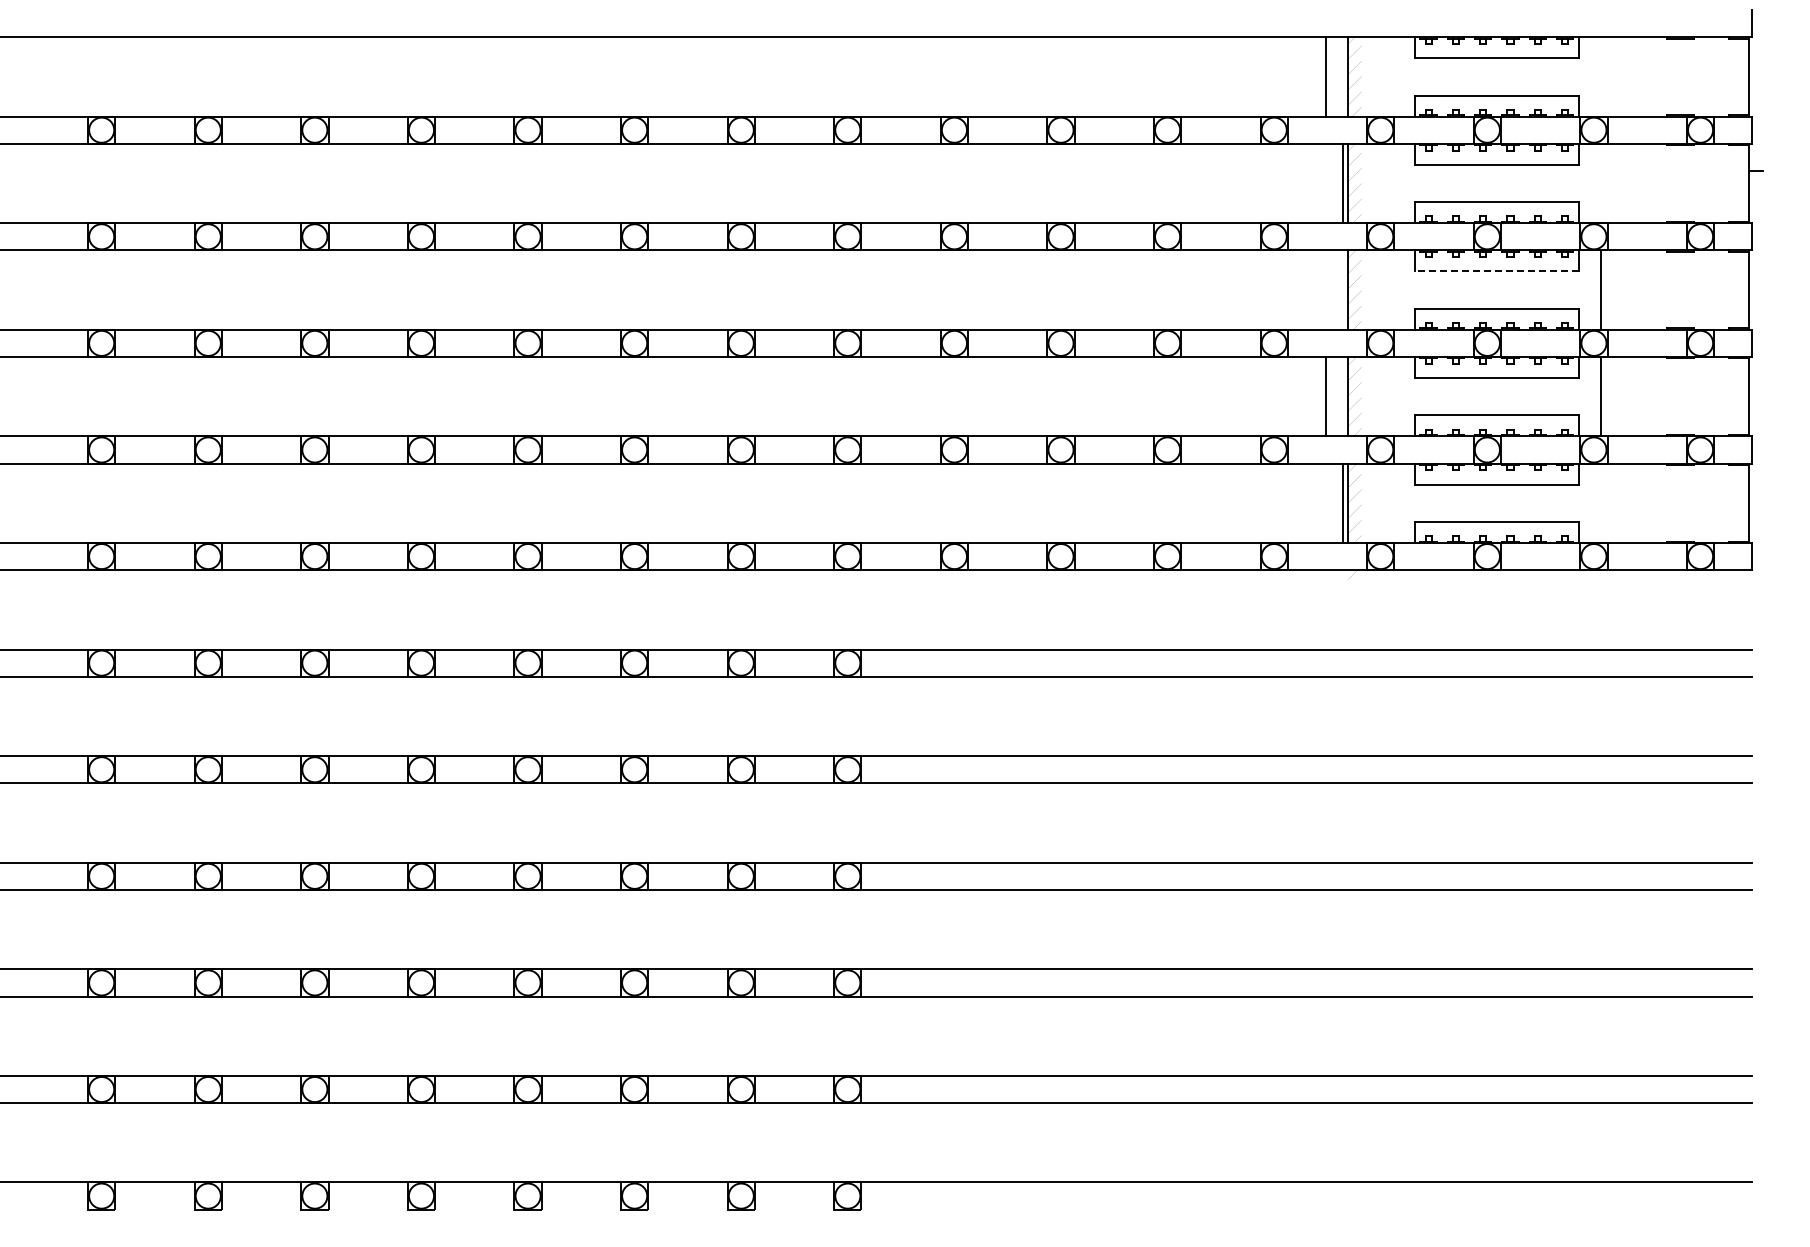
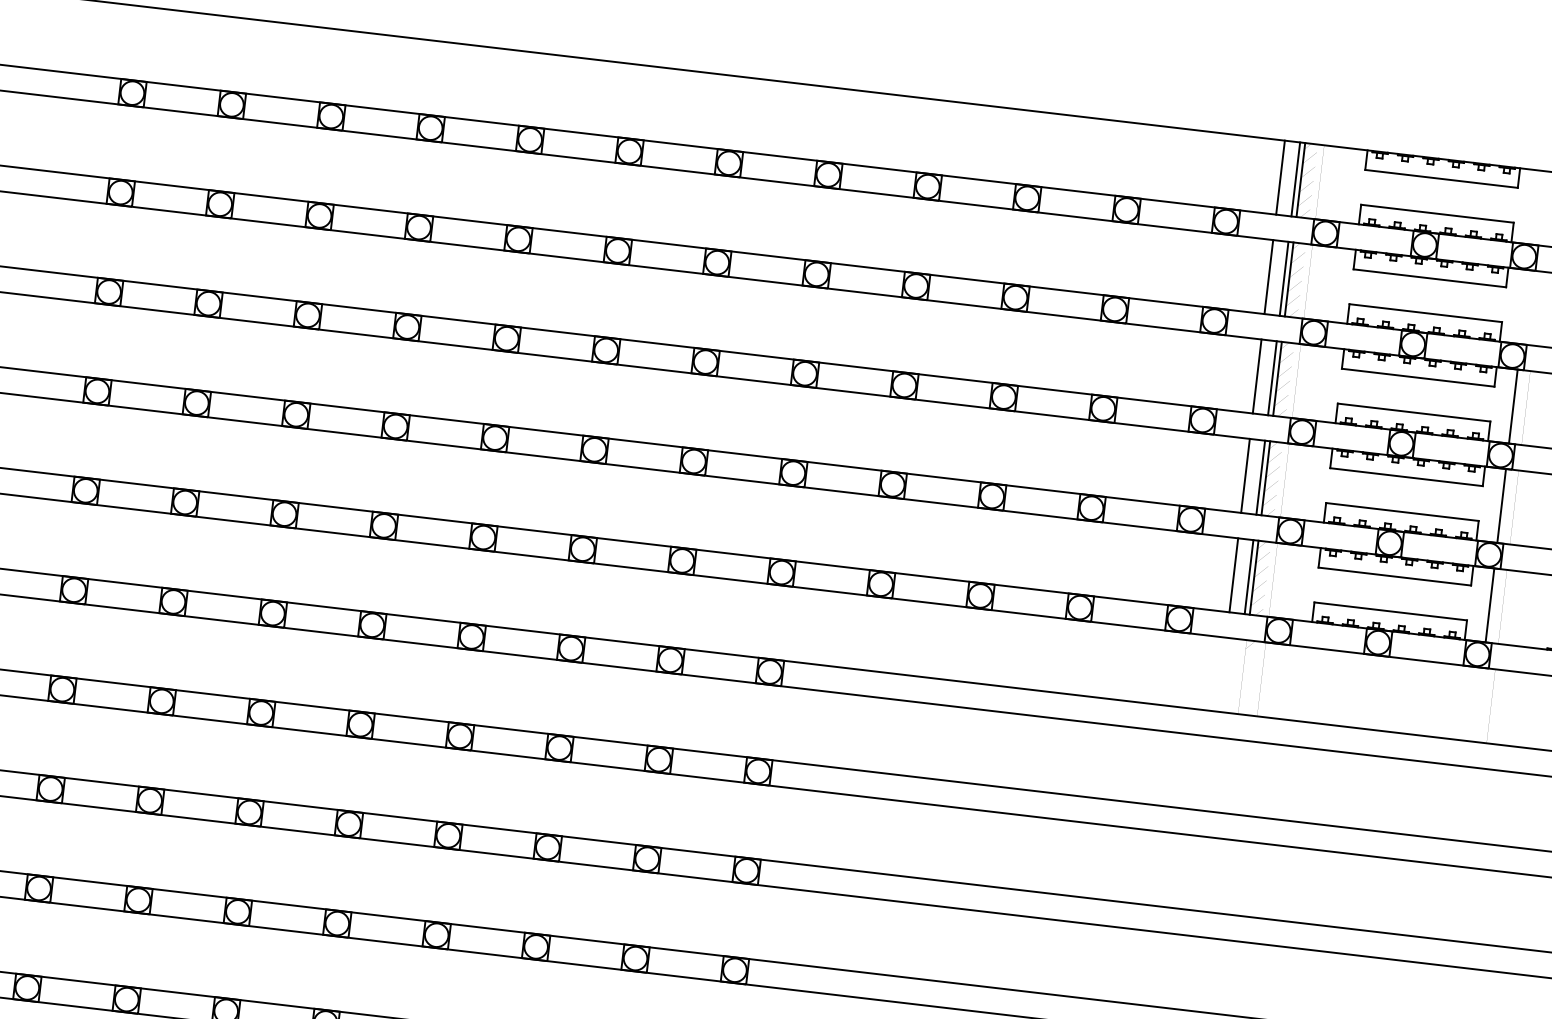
line: (1342, 76) -> (1295, 179), added
line: (1326, 183) -> (1268, 277), added
line: (1496, 271) -> (1417, 377), dashed -> solid
line: (1326, 289) -> (1257, 375), added
line: (1342, 289) -> (1272, 377), added
line: (1342, 396) -> (1260, 477), added
line: (1326, 502) -> (1234, 574), added
line: (1600, 502) -> (1489, 604), added

